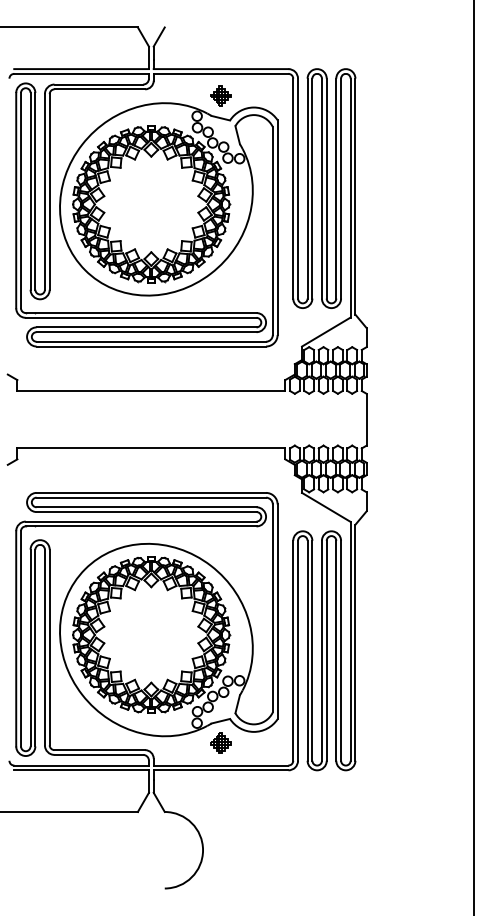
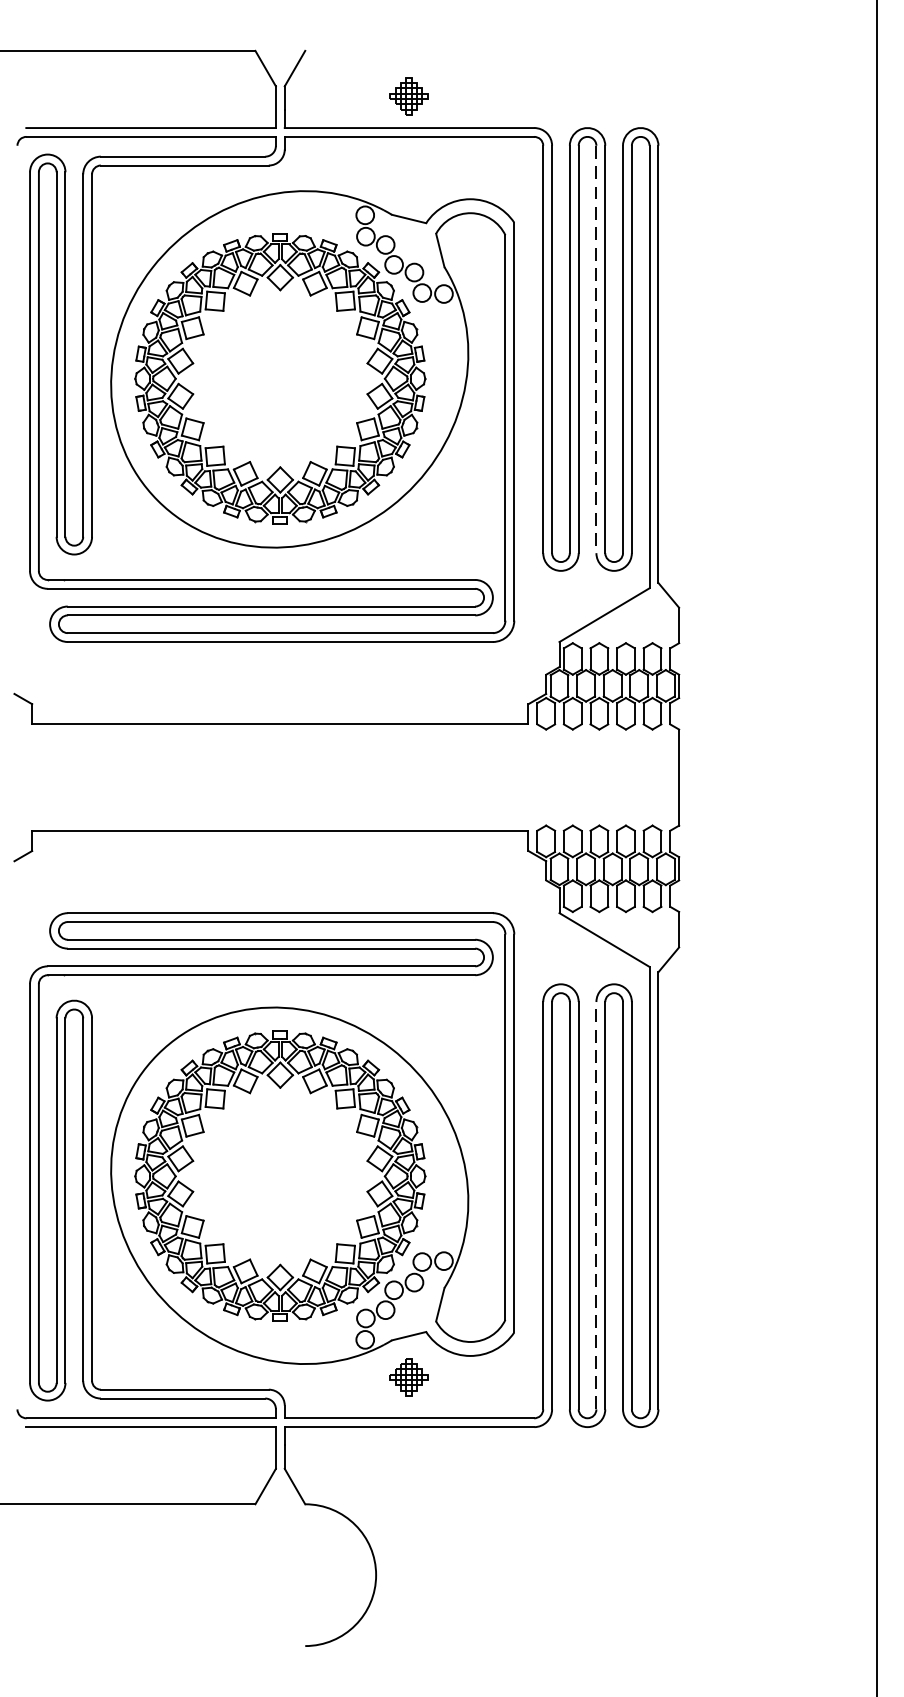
part: (220, 95) -> (408, 95), moved
line: (321, 188) -> (595, 349), solid -> dashed
line: (321, 650) -> (595, 1205), solid -> dashed

